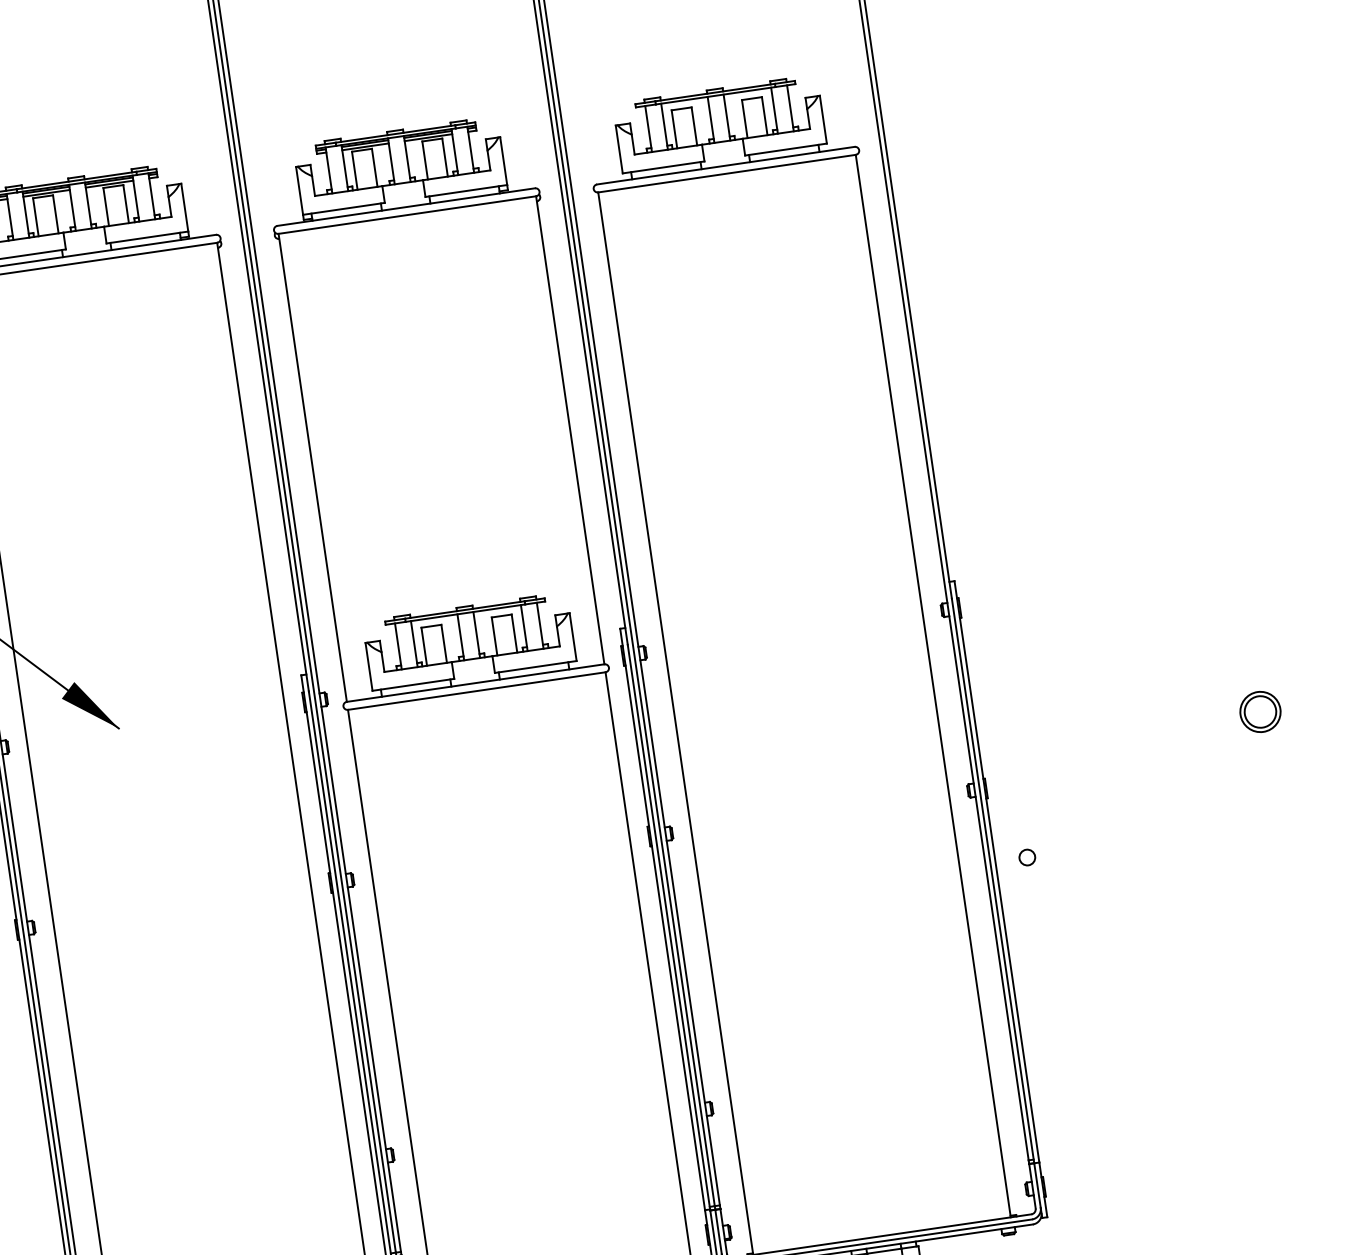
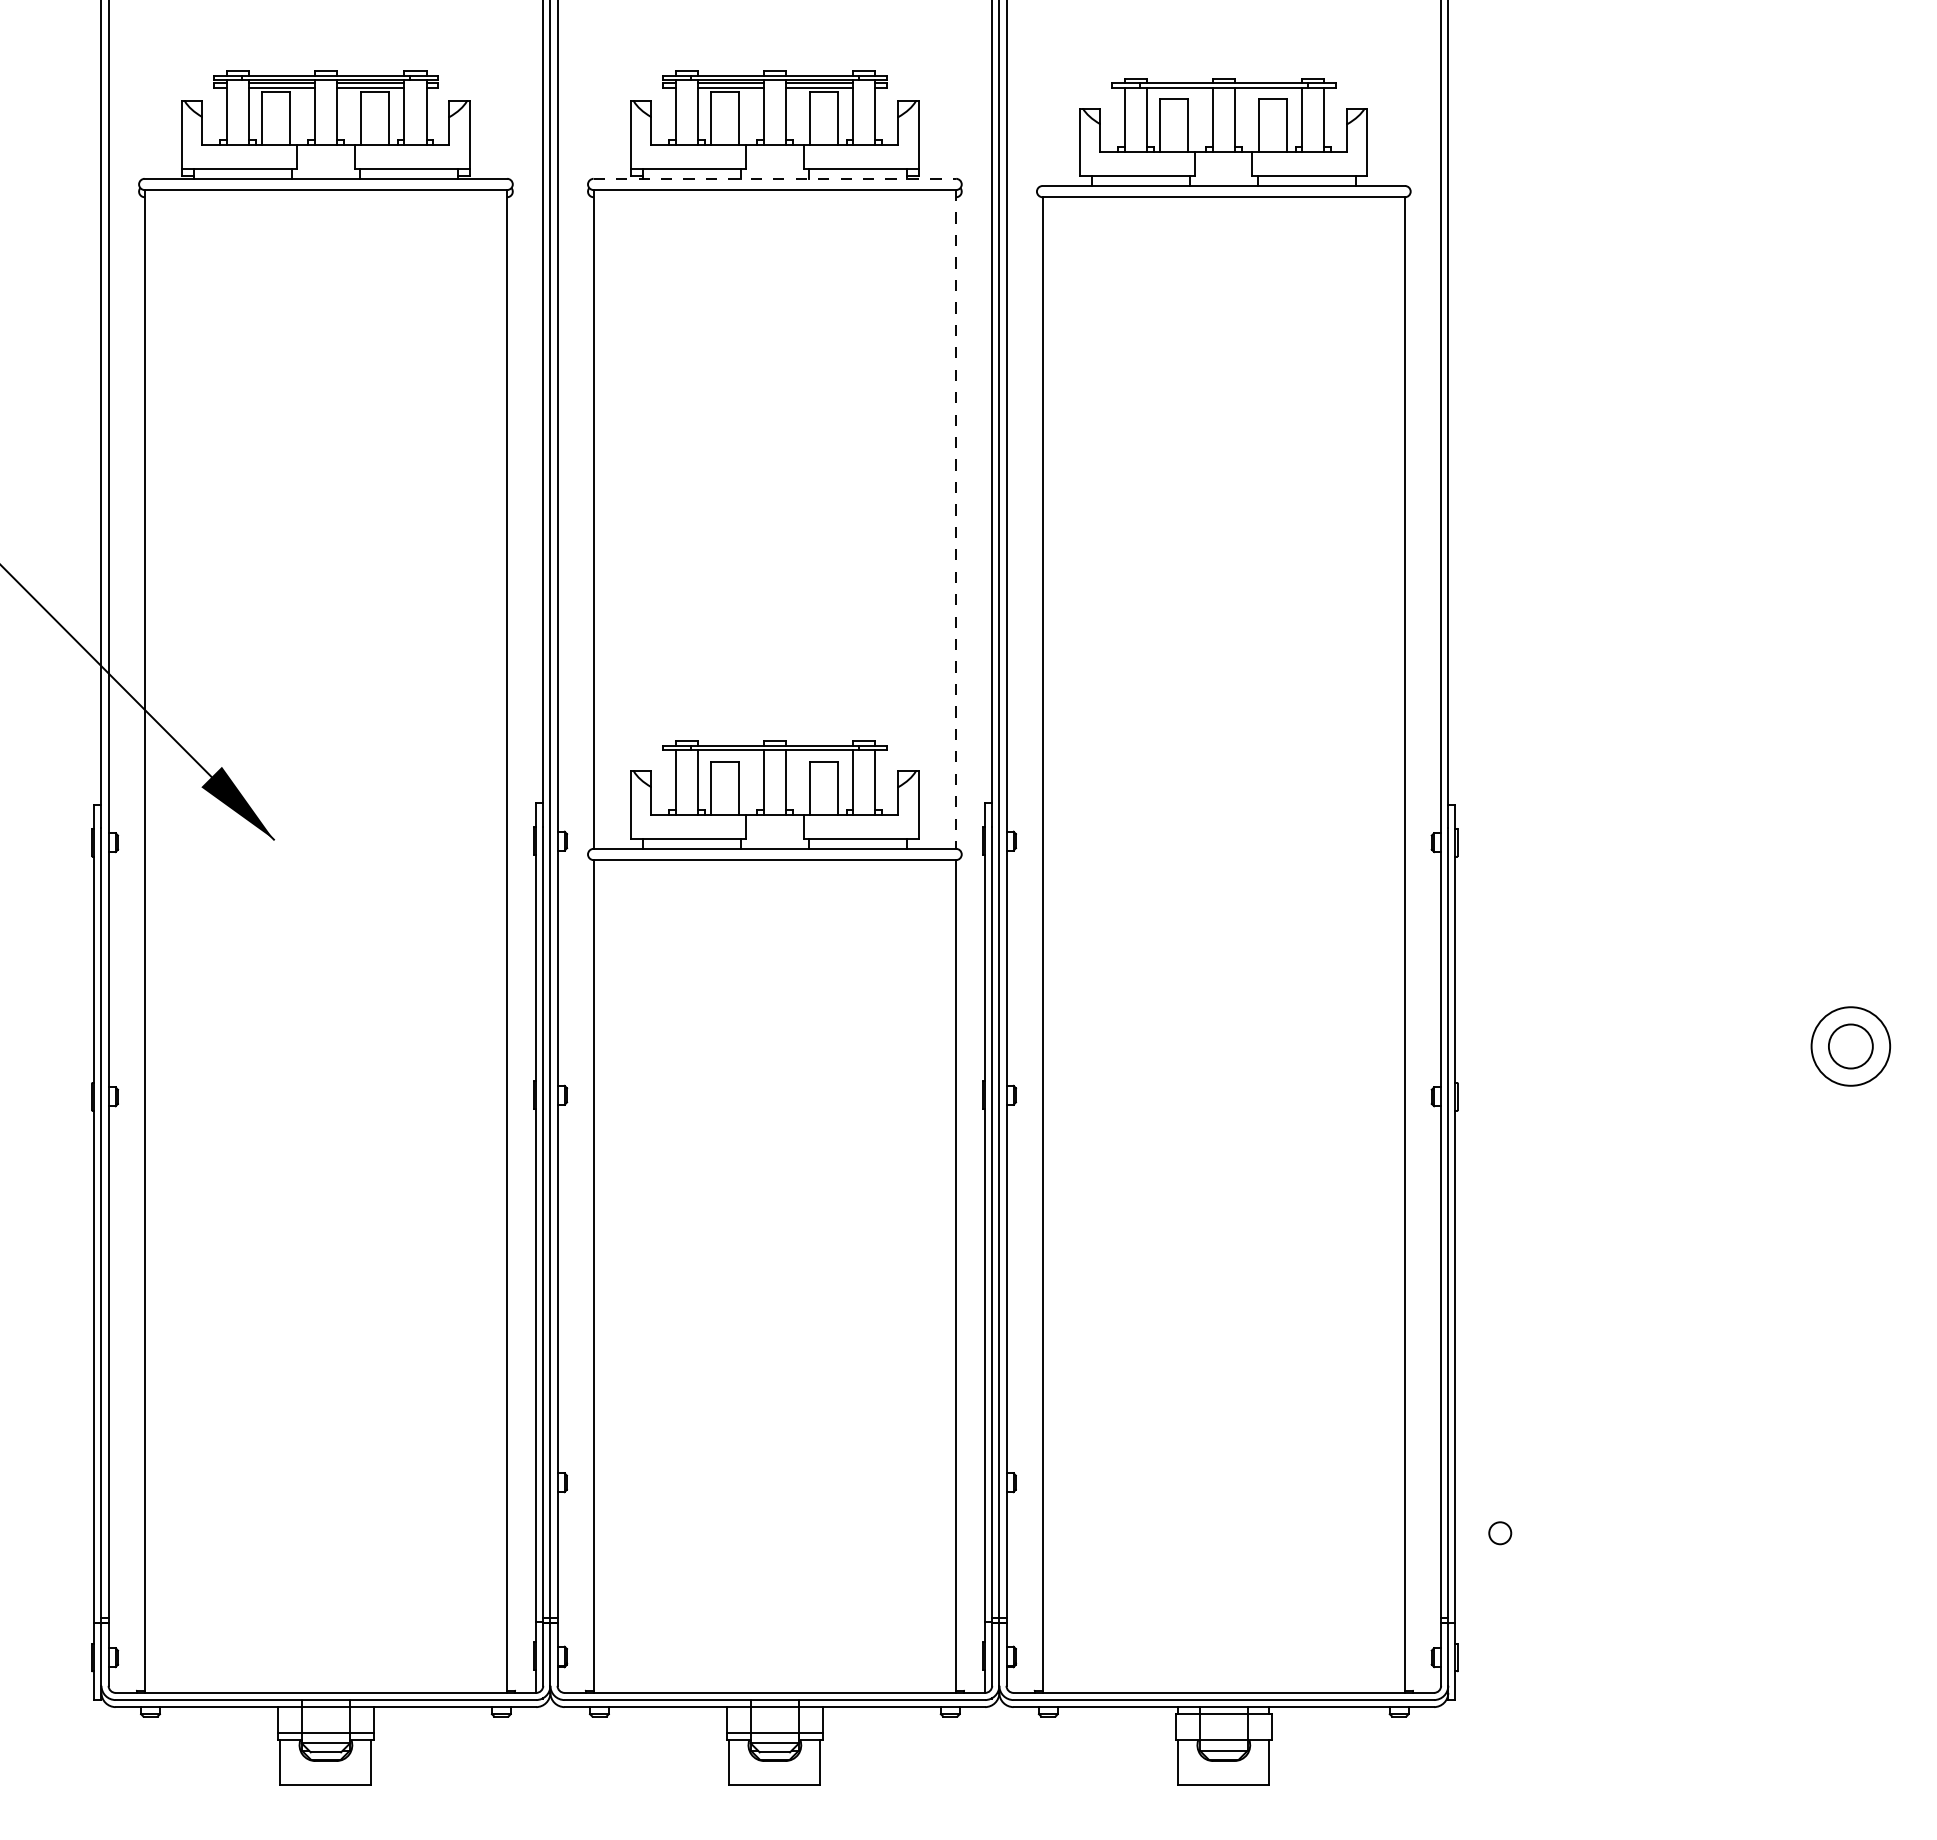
line: (406, 206) -> (775, 178), solid -> dashed
line: (570, 430) -> (956, 519), solid -> dashed
circle: (1260, 712) -> (1850, 1046), size x1.4
circle: (1027, 857) -> (1500, 1533), moved

